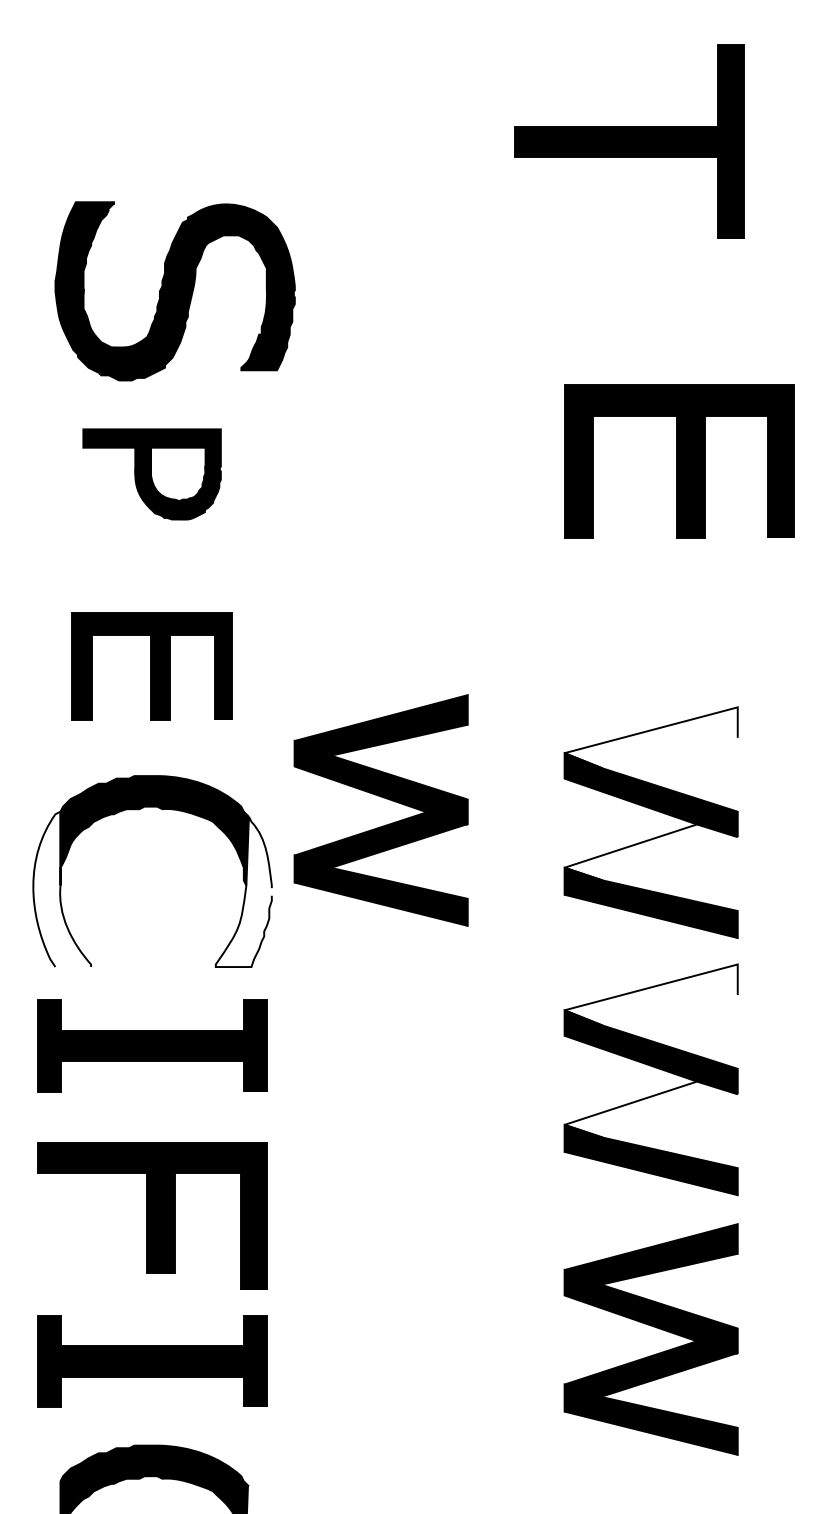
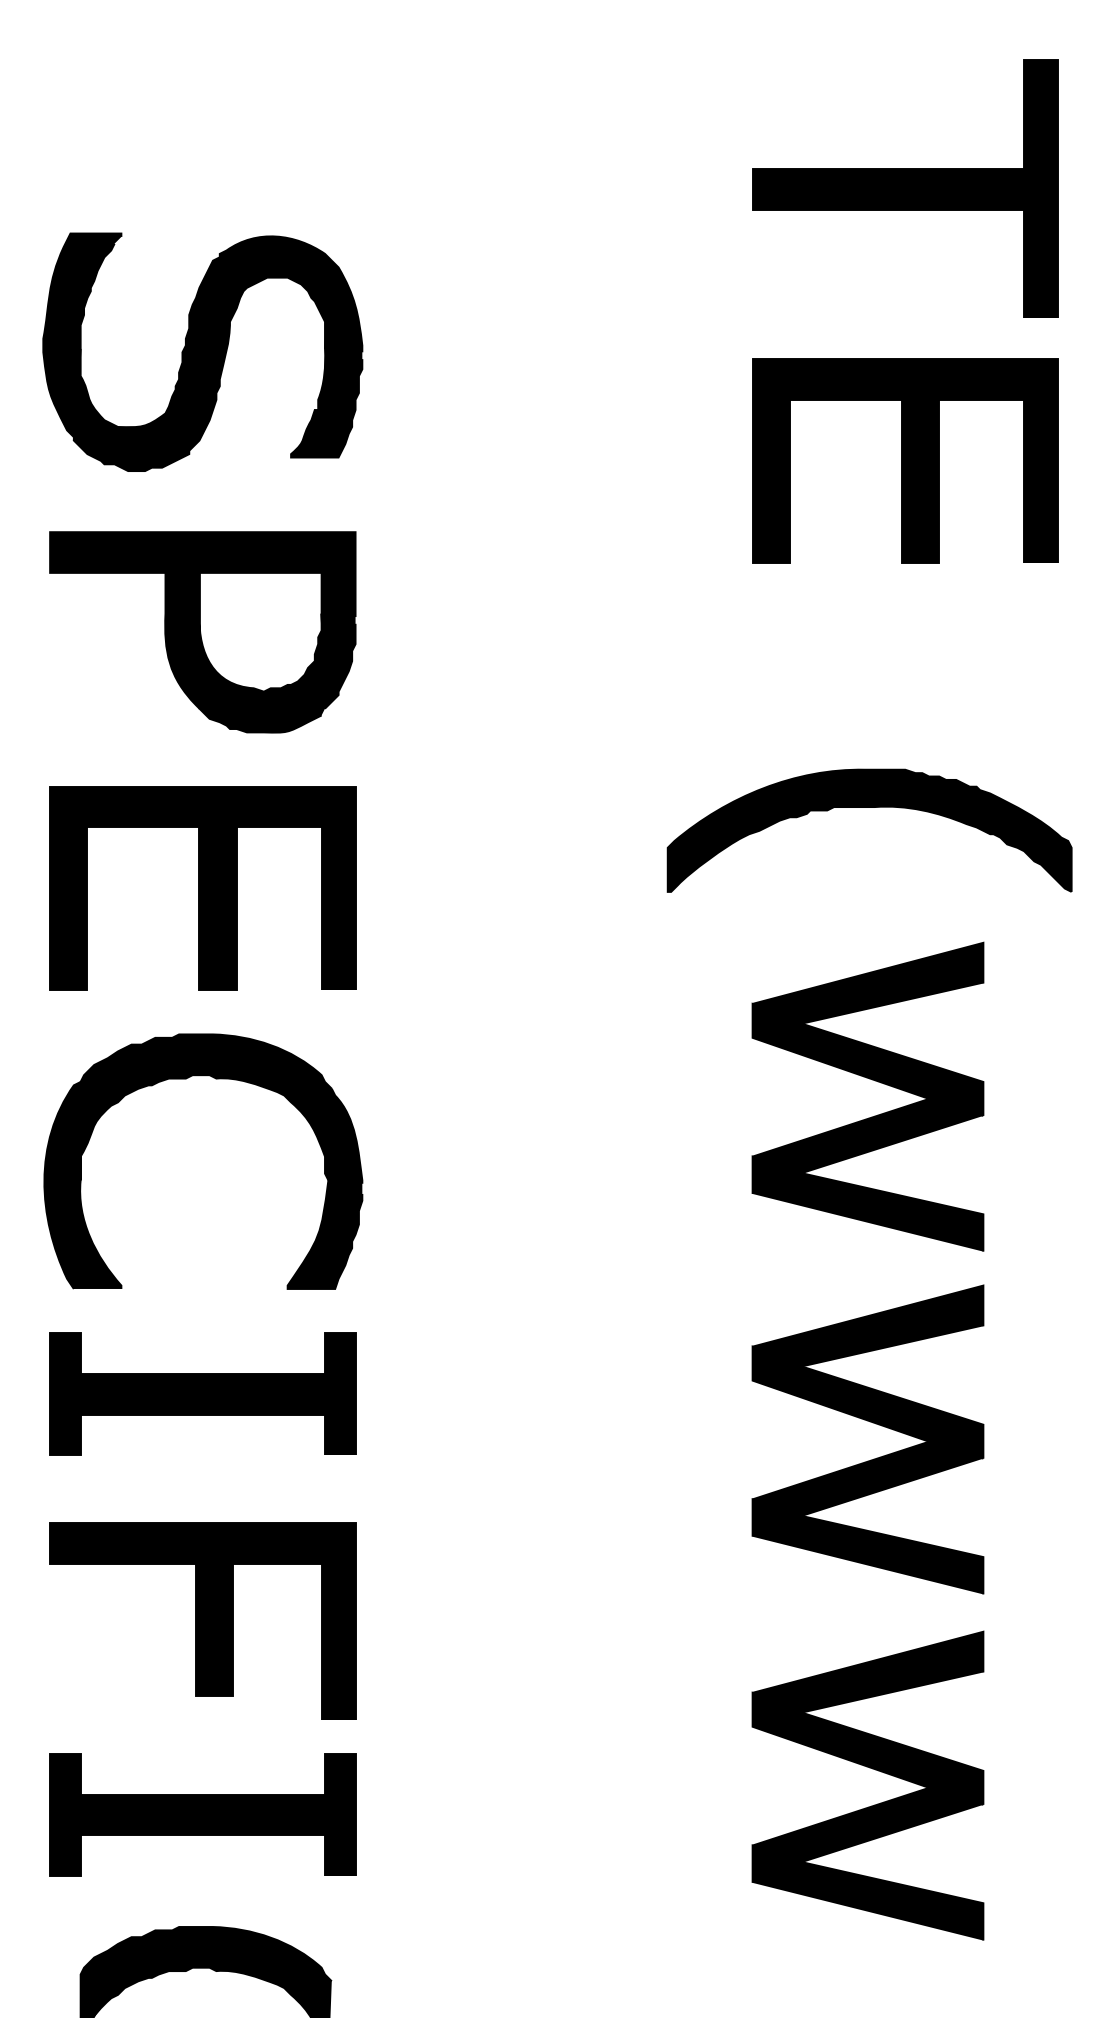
part: (629, 141) -> (905, 188), moved
part: (174, 291) -> (201, 352), moved
part: (679, 461) -> (905, 460), moved
part: (151, 474) -> (201, 632), size x1.67
part: (652, 606) -> (869, 808), added
part: (152, 666) -> (203, 888), size x1.43
fill: (650, 737) -> (867, 983), added
part: (383, 798) -> (511, 1064), removed
fill: (650, 852) -> (867, 1136), added
fill: (62, 889) -> (83, 1185), added
fill: (243, 891) -> (324, 1188), added
fill: (650, 994) -> (867, 1325), added
fill: (650, 1109) -> (867, 1478), added

